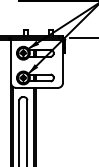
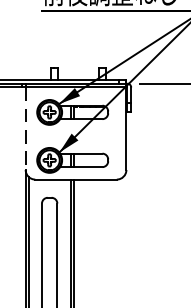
line: (11, 62) -> (26, 130), solid -> dashed

